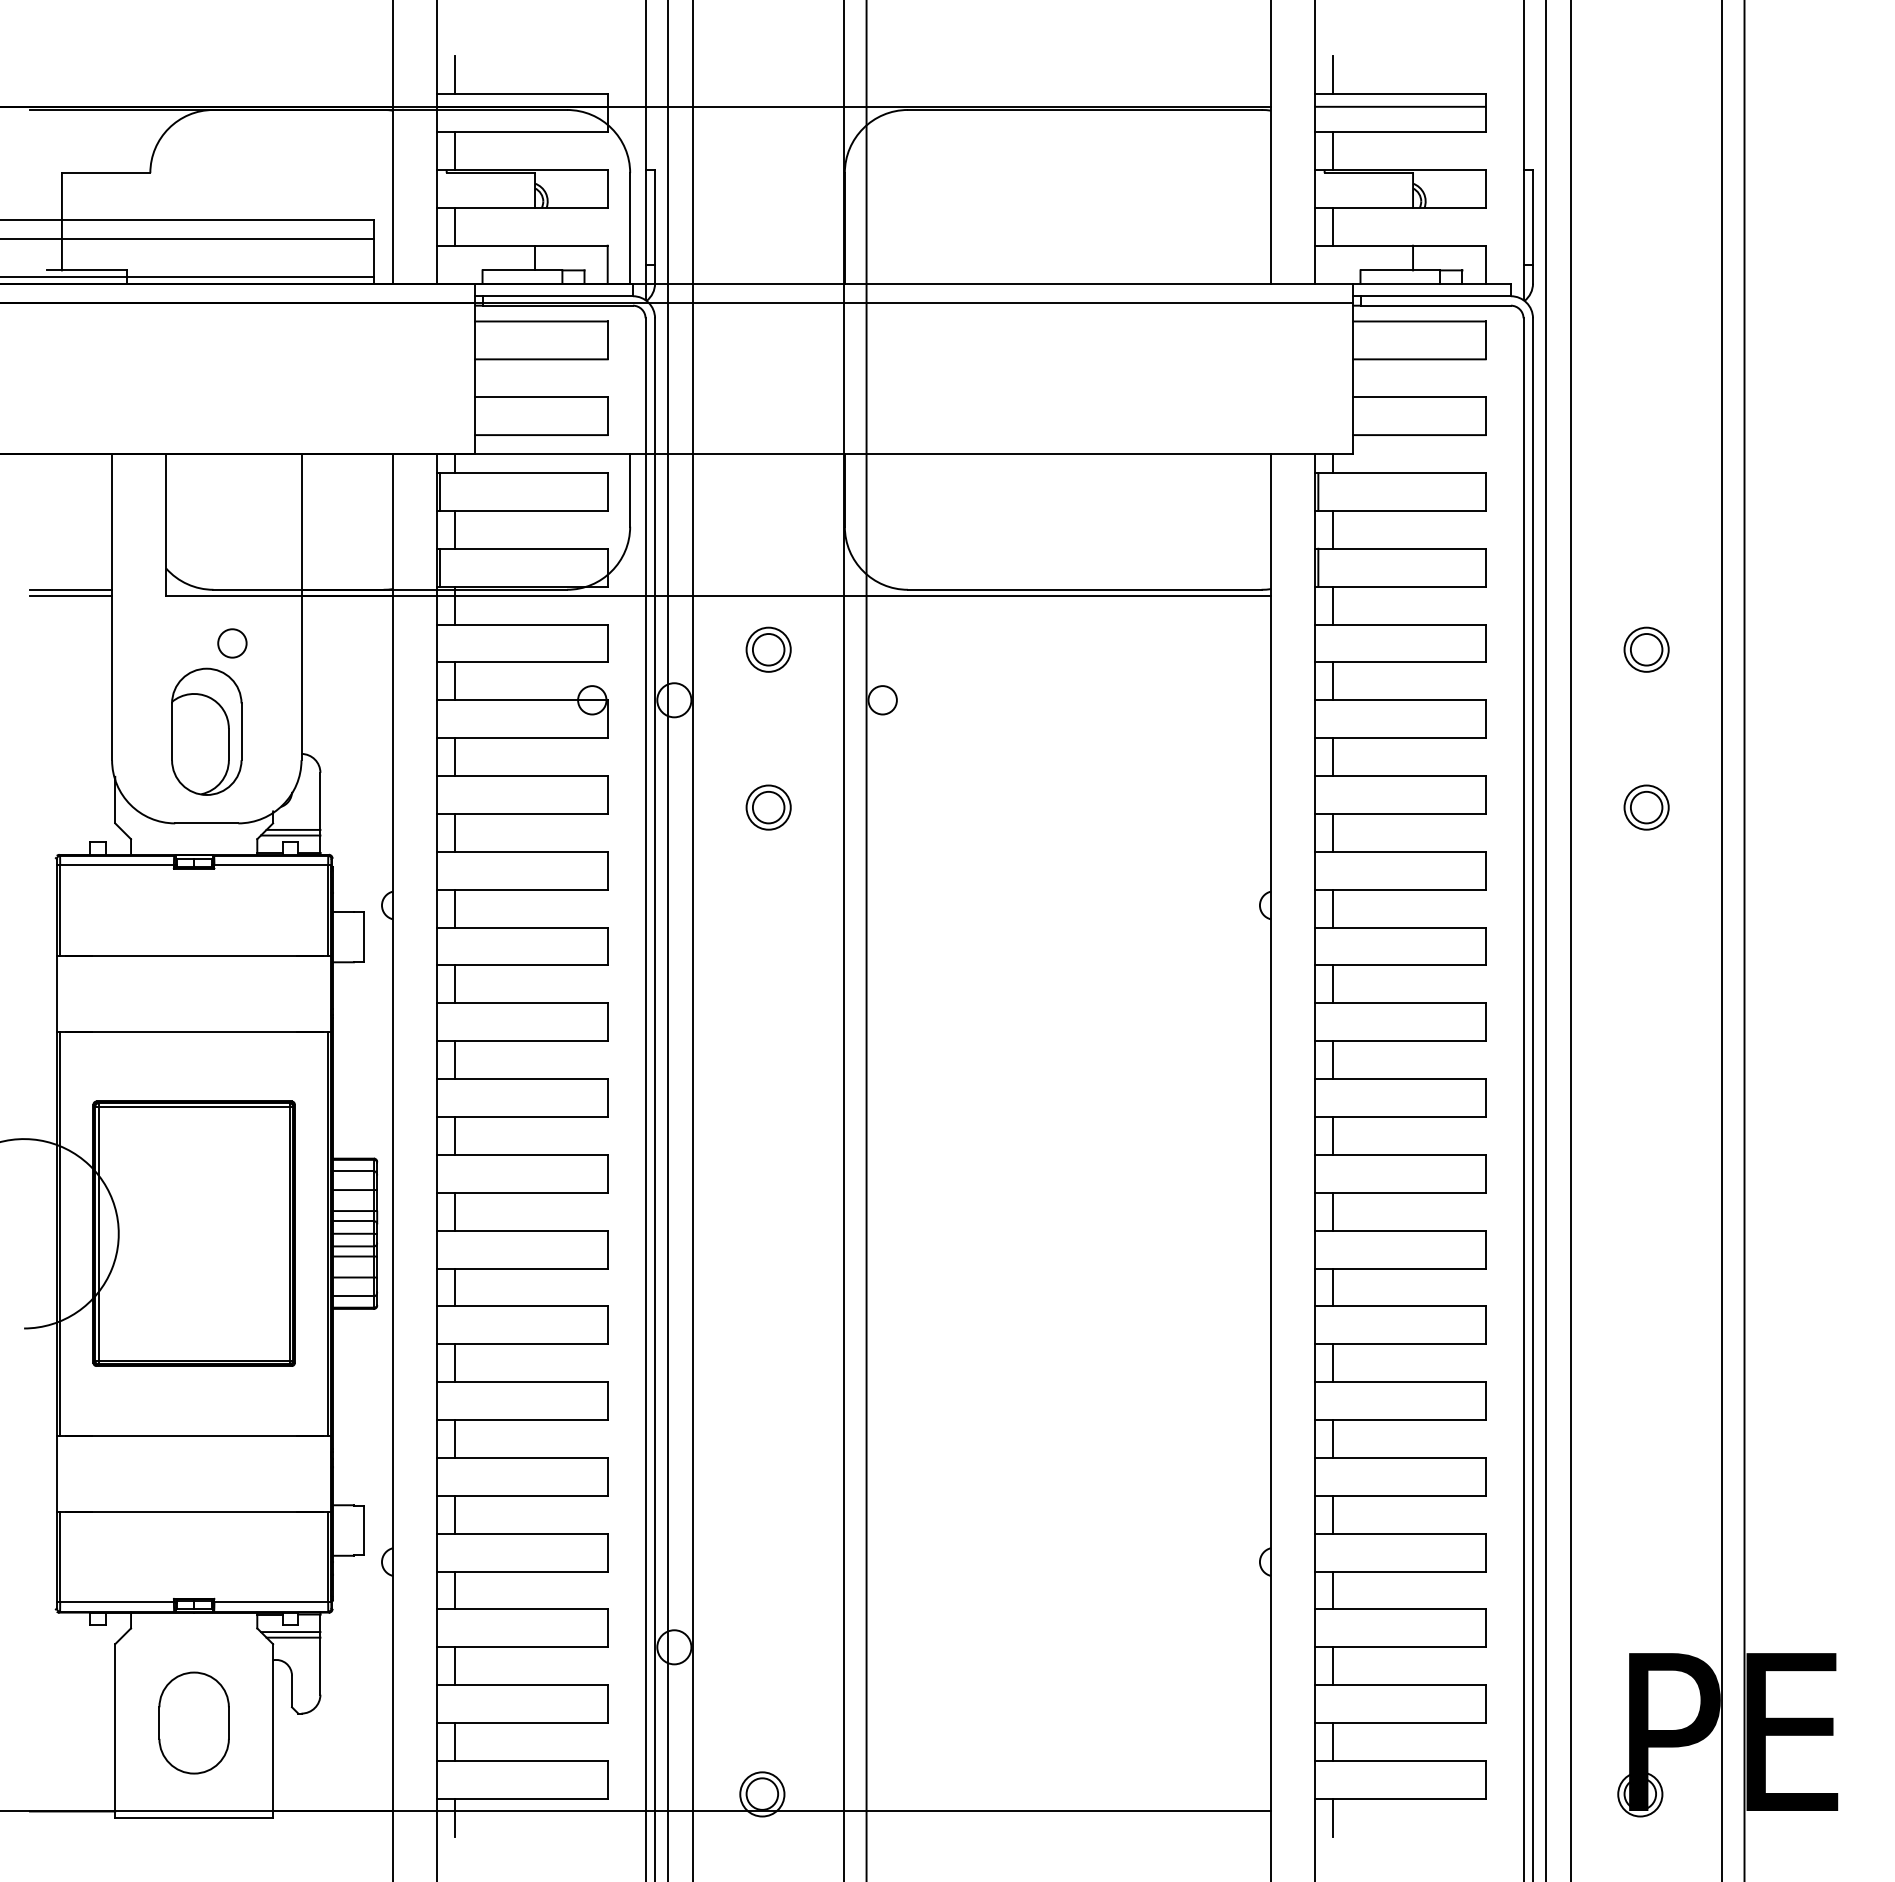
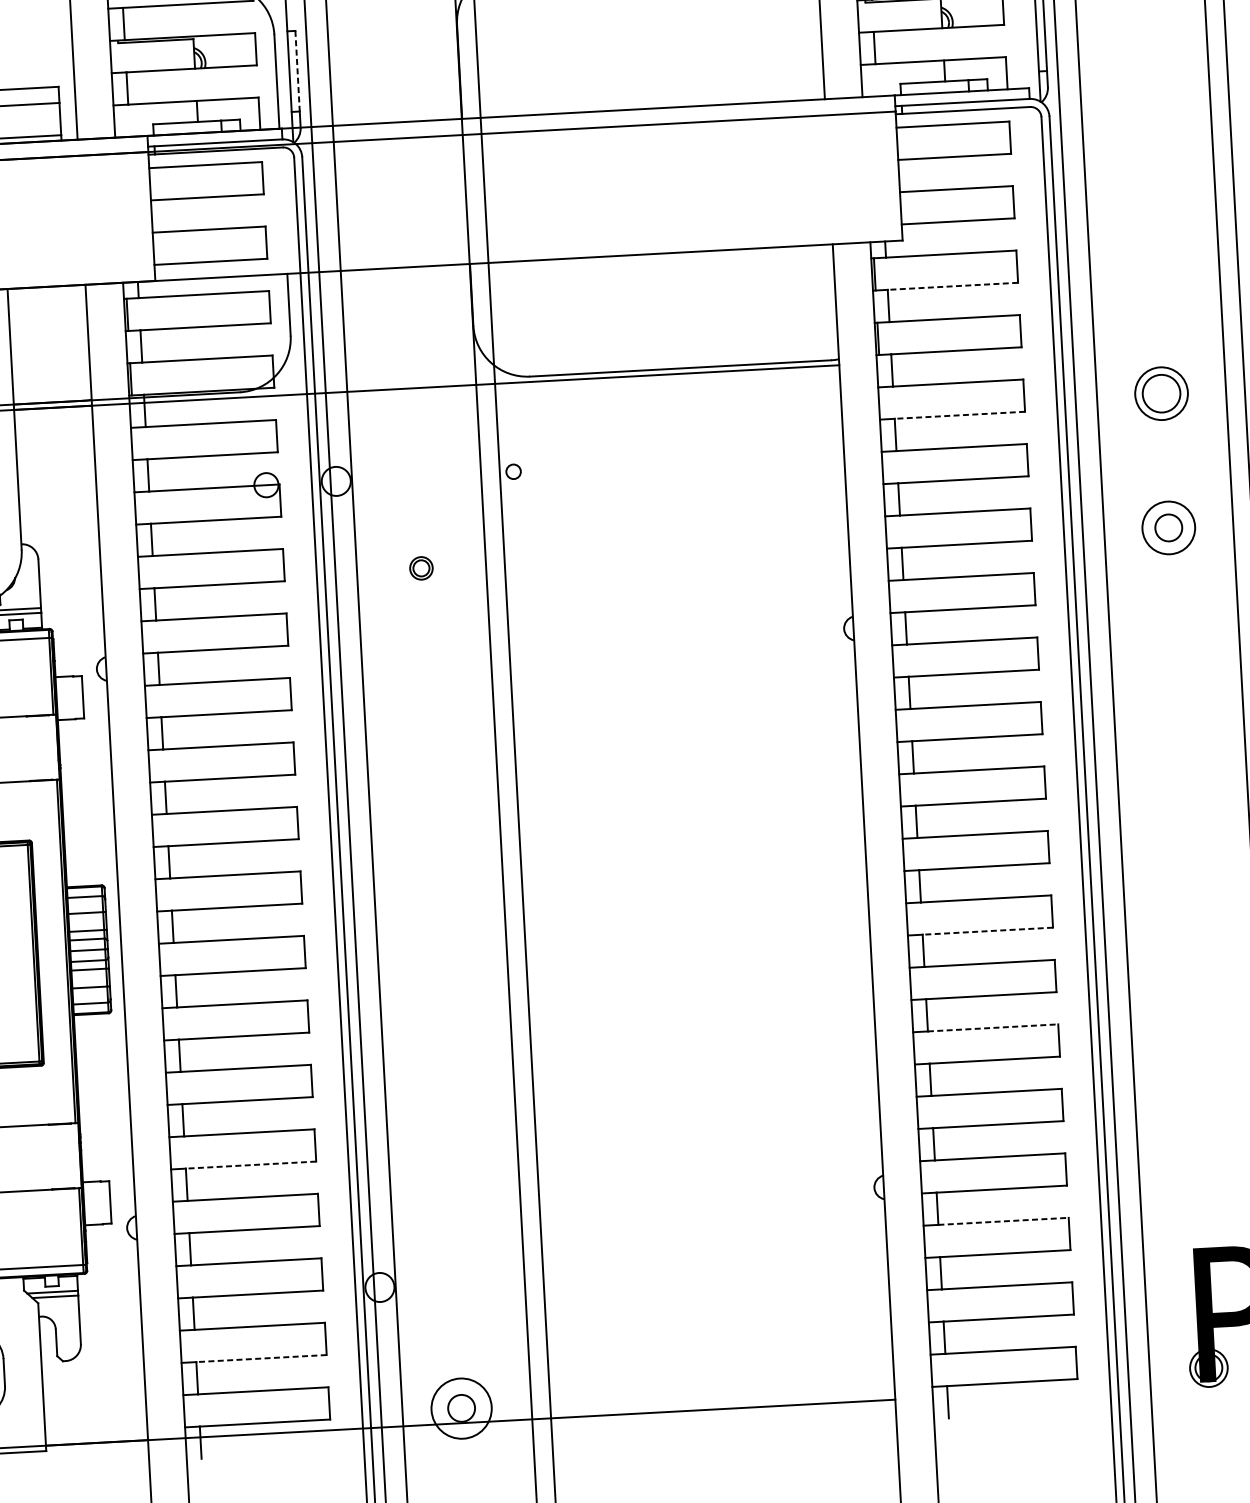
line: (655, 217) -> (297, 71), solid -> dashed
line: (1409, 510) -> (953, 285), solid -> dashed
part: (768, 649) -> (414, 433), removed
part: (1646, 649) -> (1161, 393), size x1.4
line: (1409, 662) -> (960, 415), solid -> dashed
circle: (882, 700) -> (513, 472), size x0.6
part: (768, 807) -> (421, 568), size x0.6
circle: (1646, 807) -> (1168, 527), size x1.4
line: (1409, 1268) -> (988, 931), solid -> dashed
line: (1409, 1382) -> (993, 1028), solid -> dashed
line: (531, 1495) -> (251, 1164), solid -> dashed
line: (1409, 1609) -> (1003, 1221), solid -> dashed
line: (531, 1723) -> (261, 1358), solid -> dashed
circle: (762, 1794) -> (461, 1408), size x1.6

